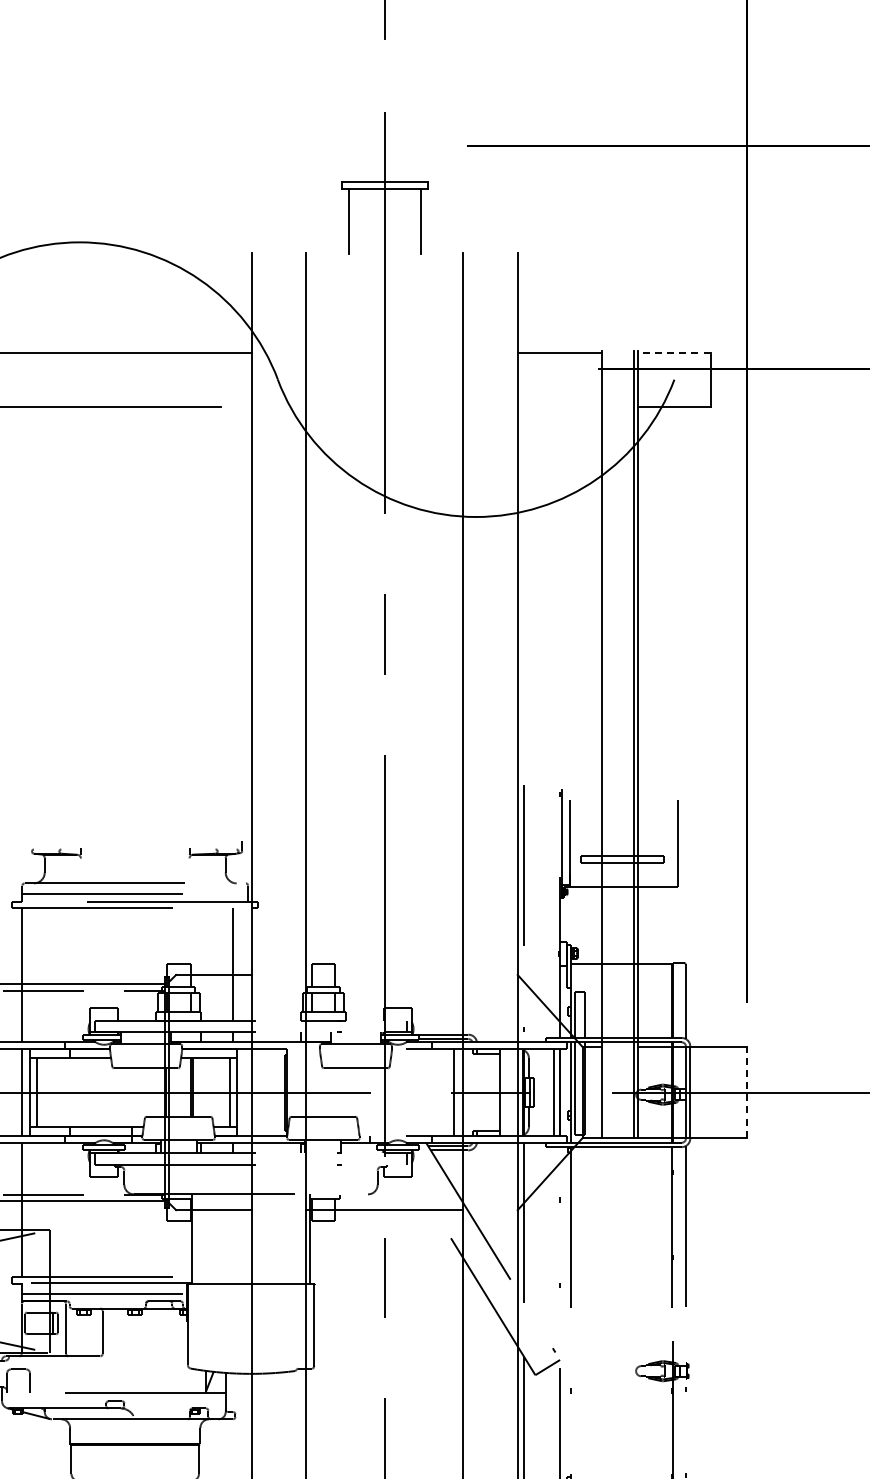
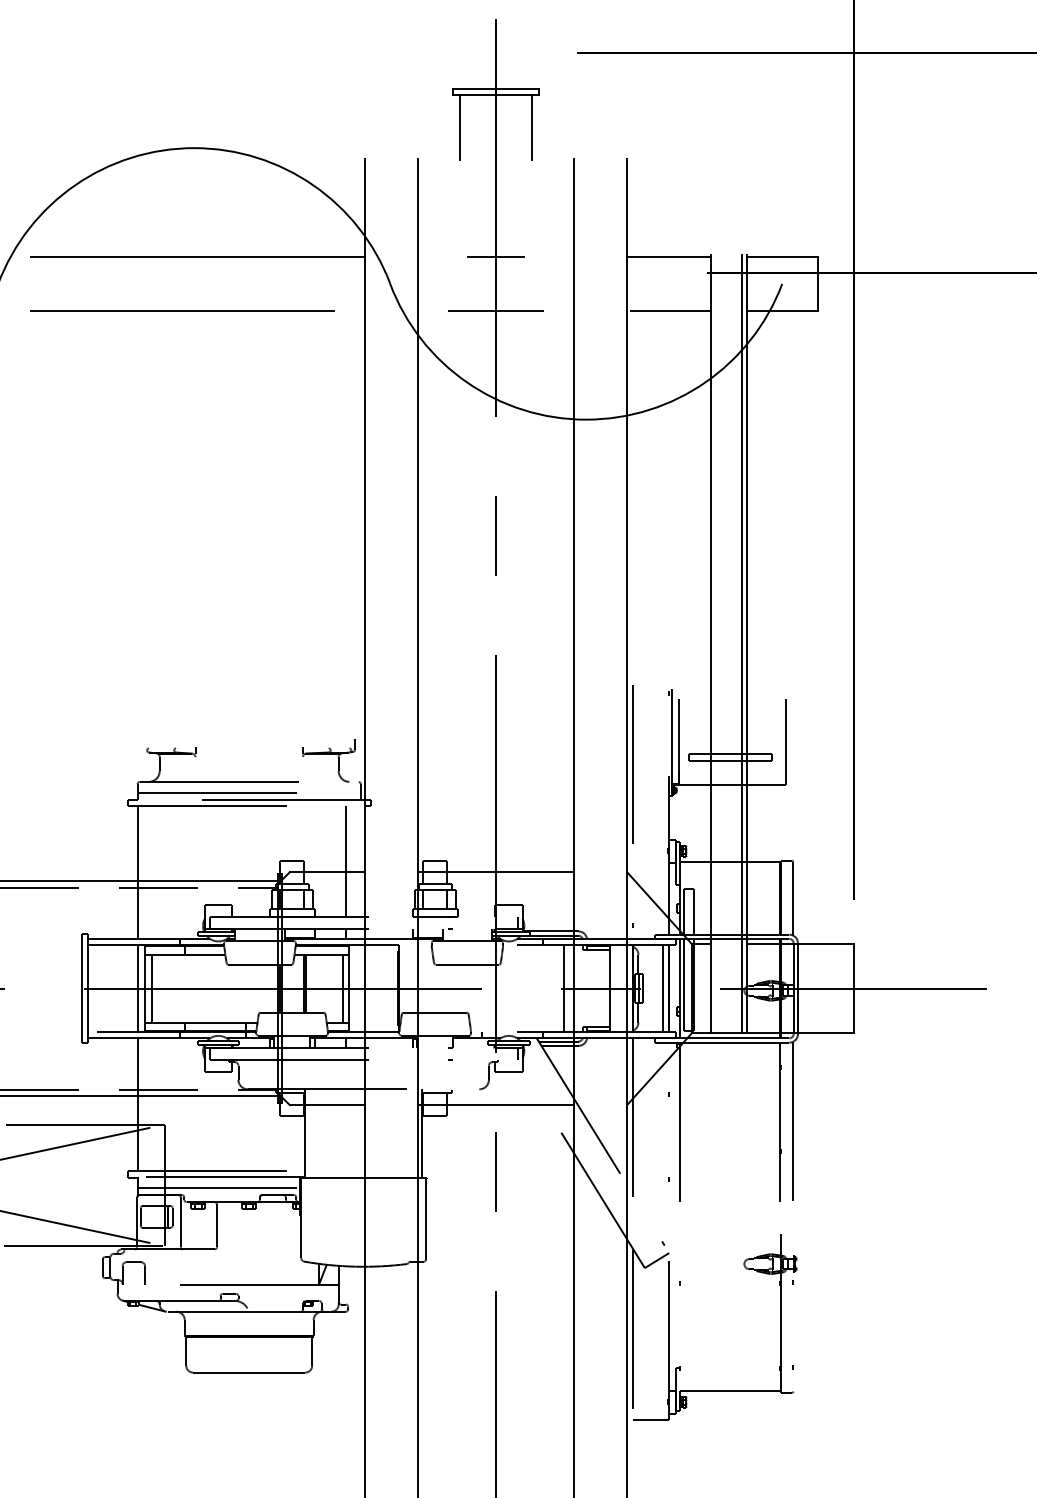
line: (385, 352) -> (496, 257), added
line: (674, 352) -> (782, 257), dashed -> solid
line: (384, 406) -> (495, 310), added
line: (561, 406) -> (670, 310), added
line: (384, 975) -> (495, 872), added
line: (746, 1092) -> (853, 988), dashed -> solid

